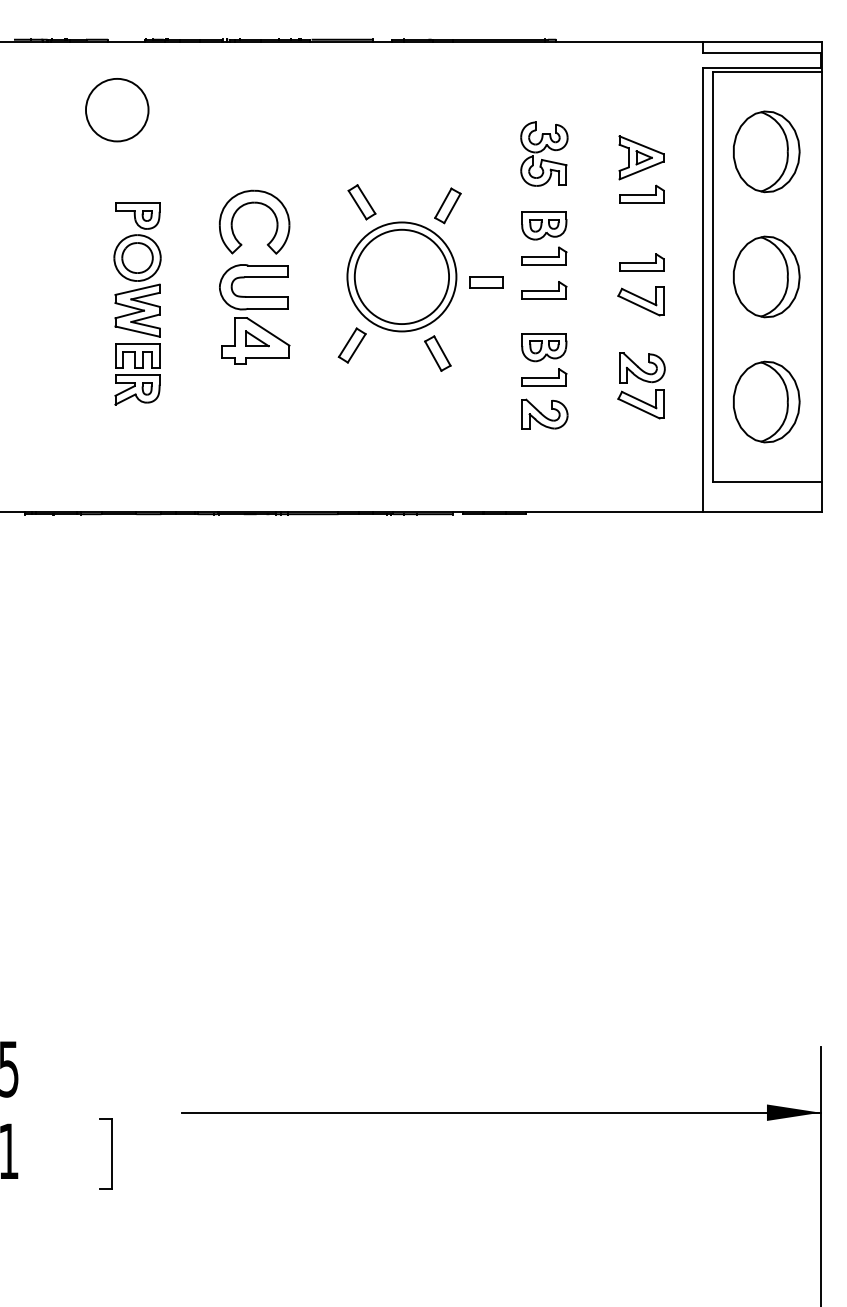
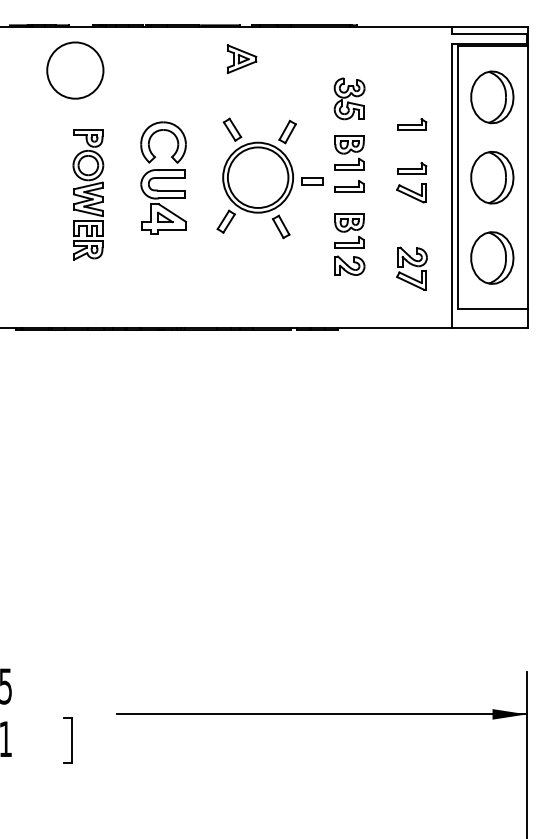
circle: (117, 110) -> (75, 70), size x1.4
part: (640, 156) -> (241, 58), moved
part: (640, 385) -> (411, 268), moved

